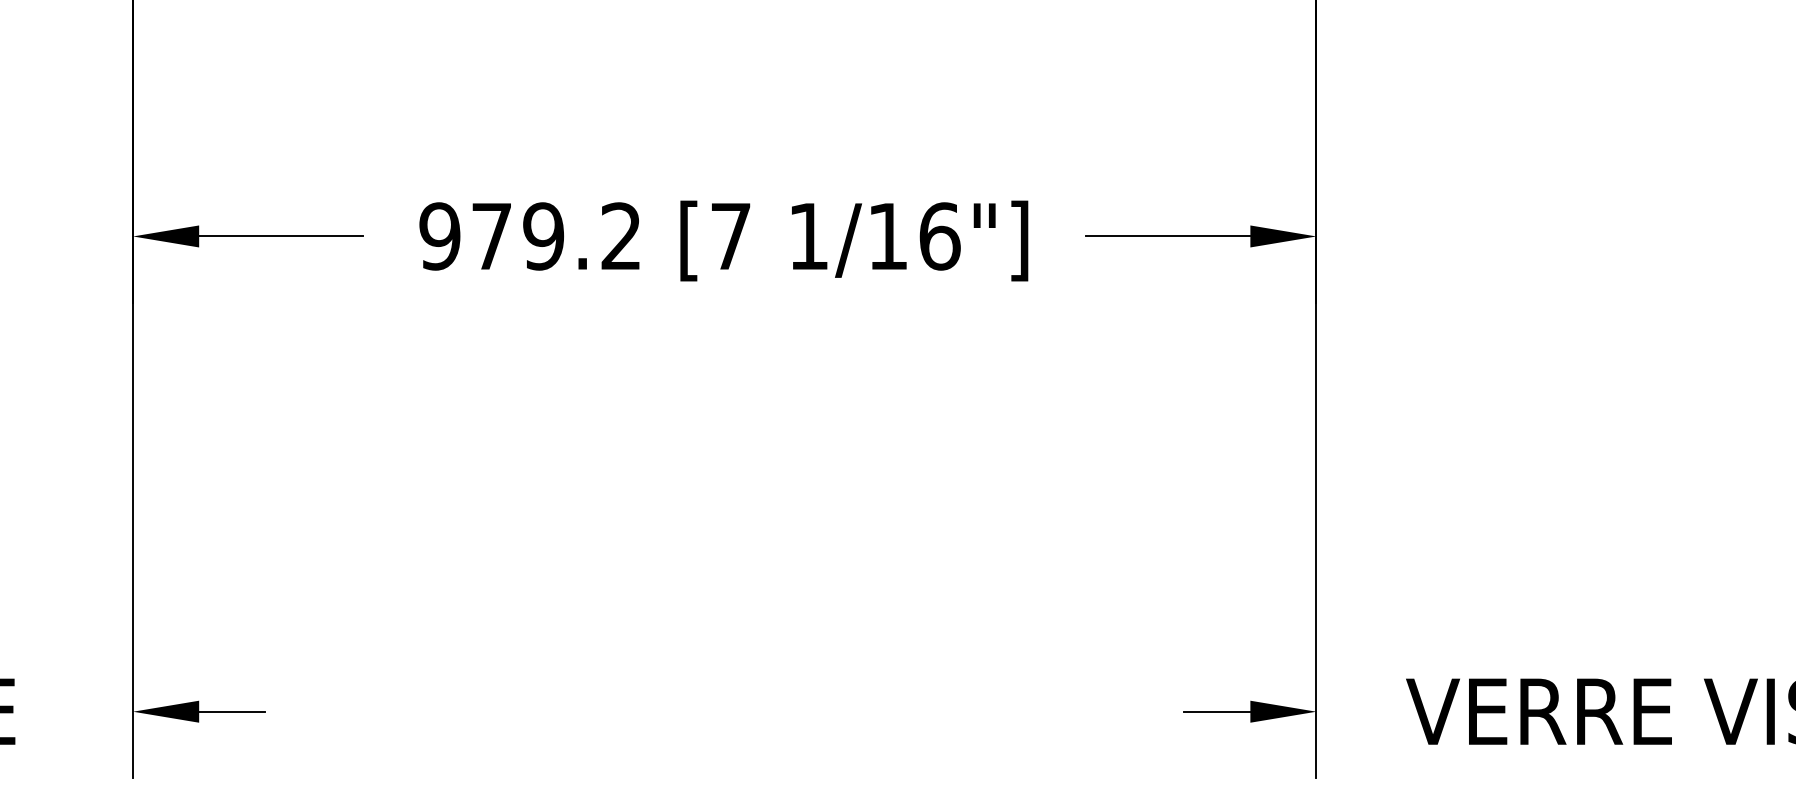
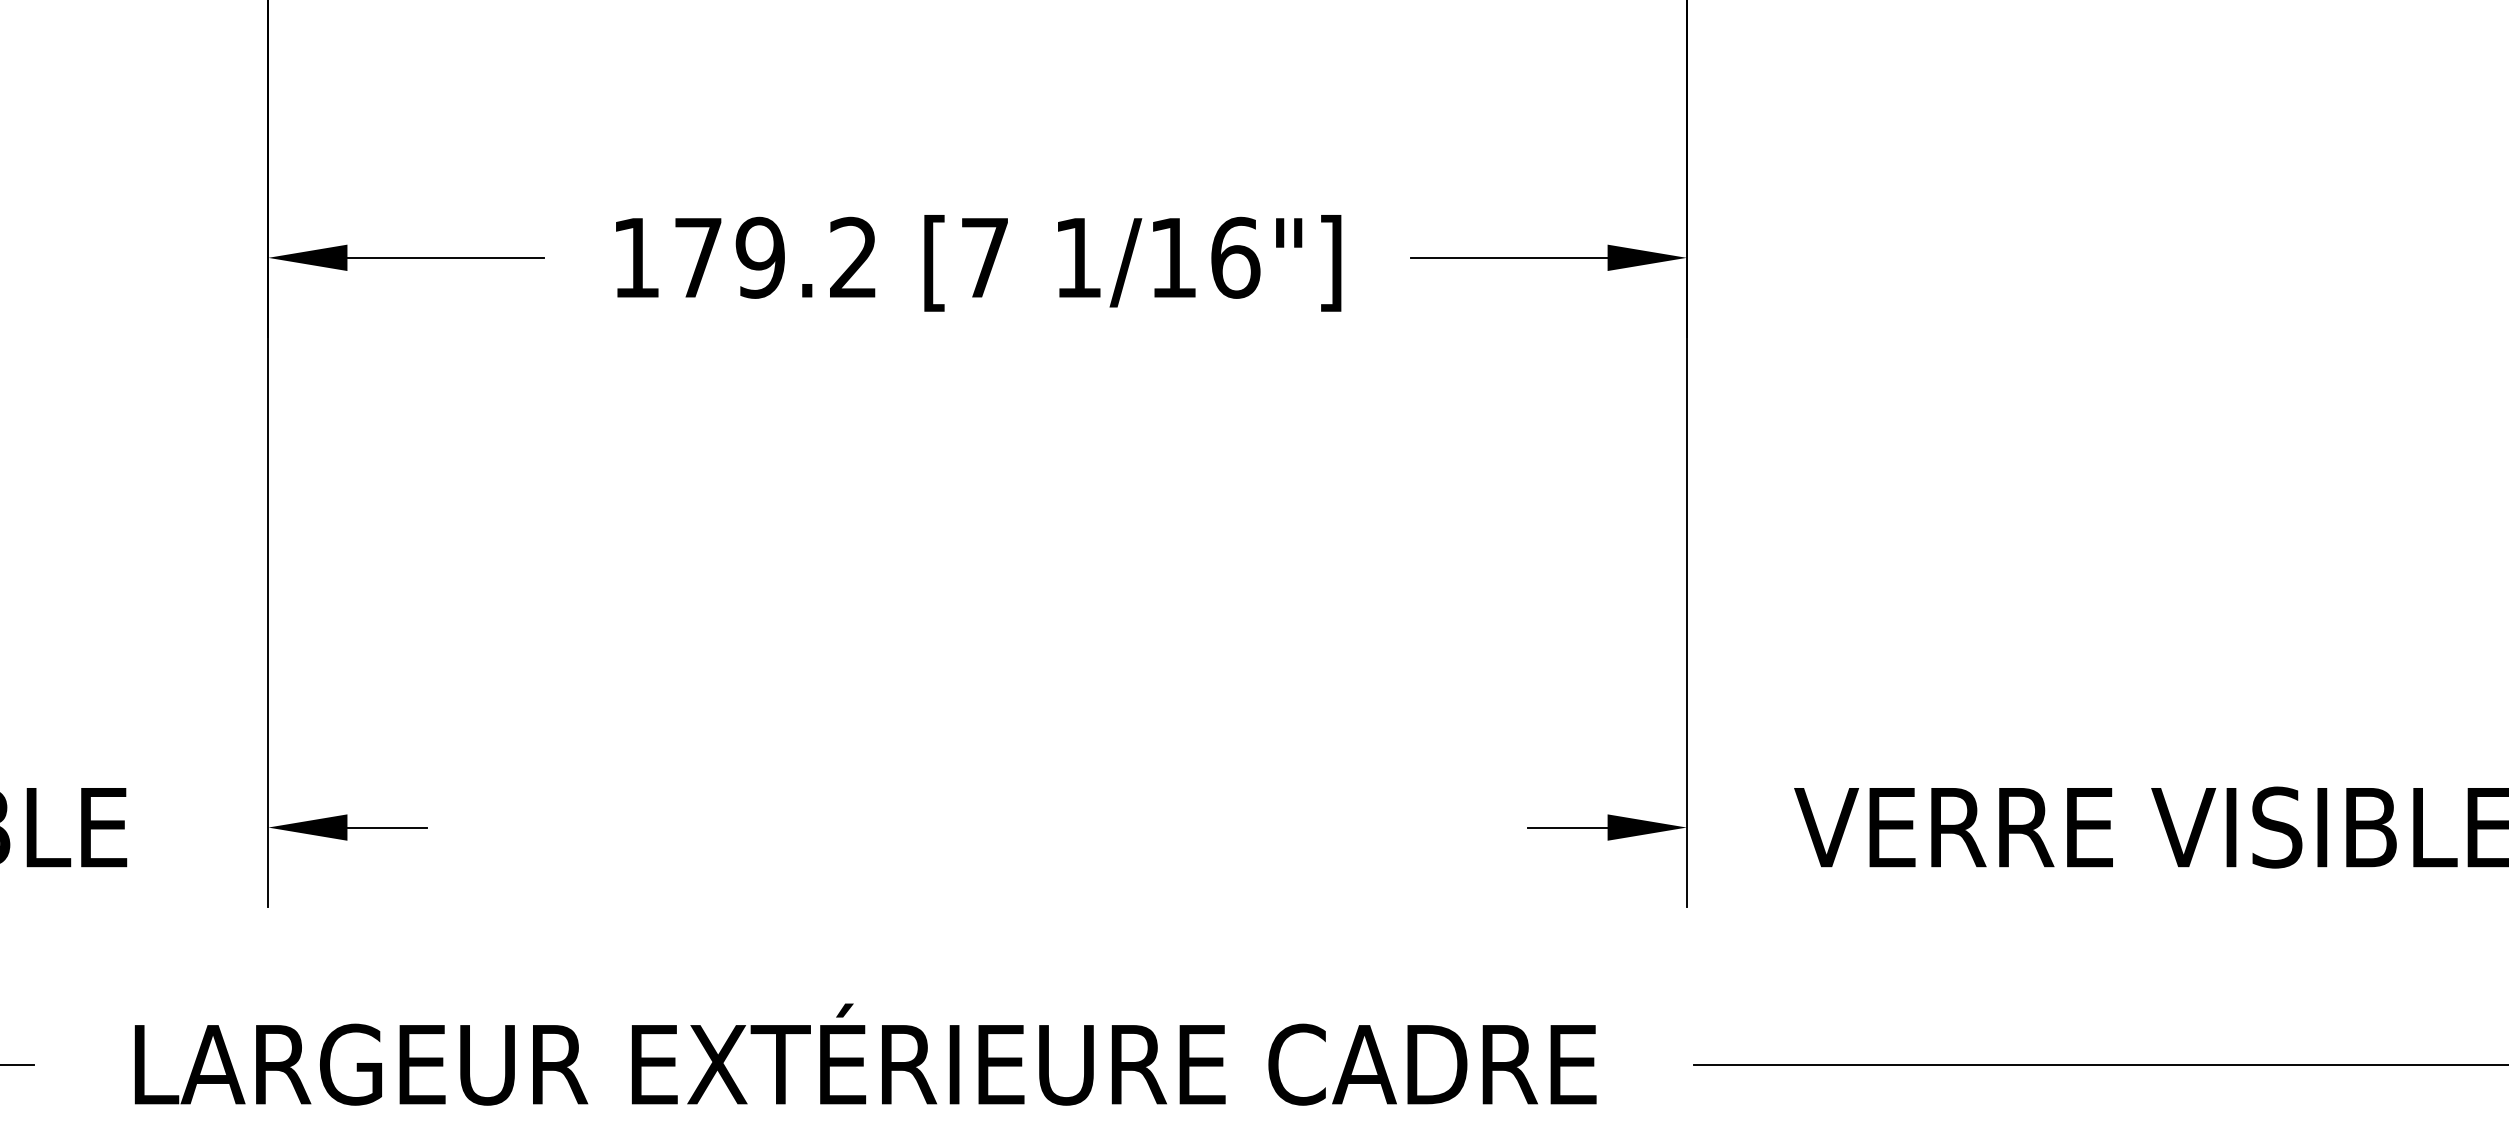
text: (439, 236) -> (635, 257), 979.2 -> 179.2

